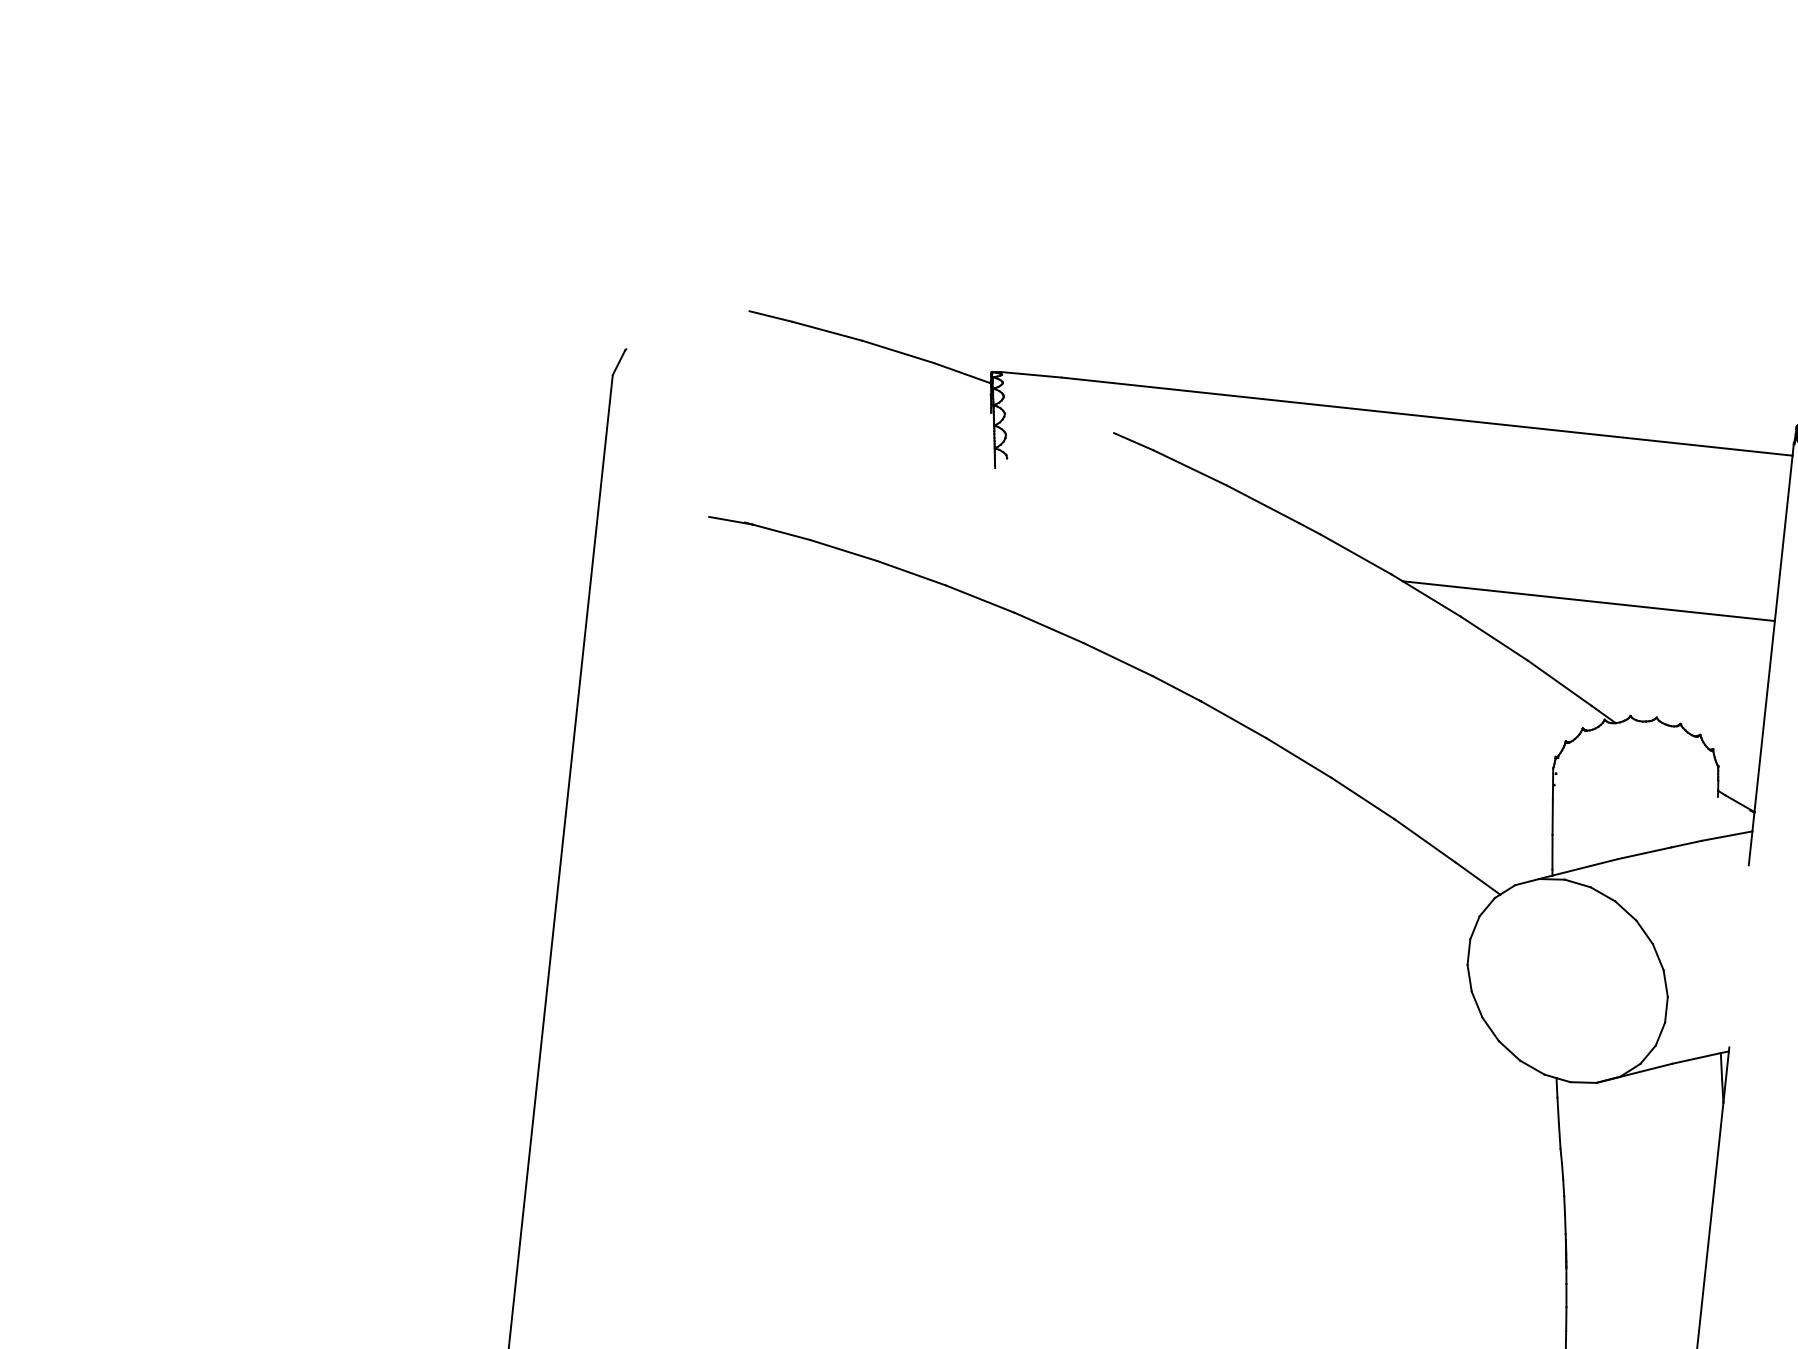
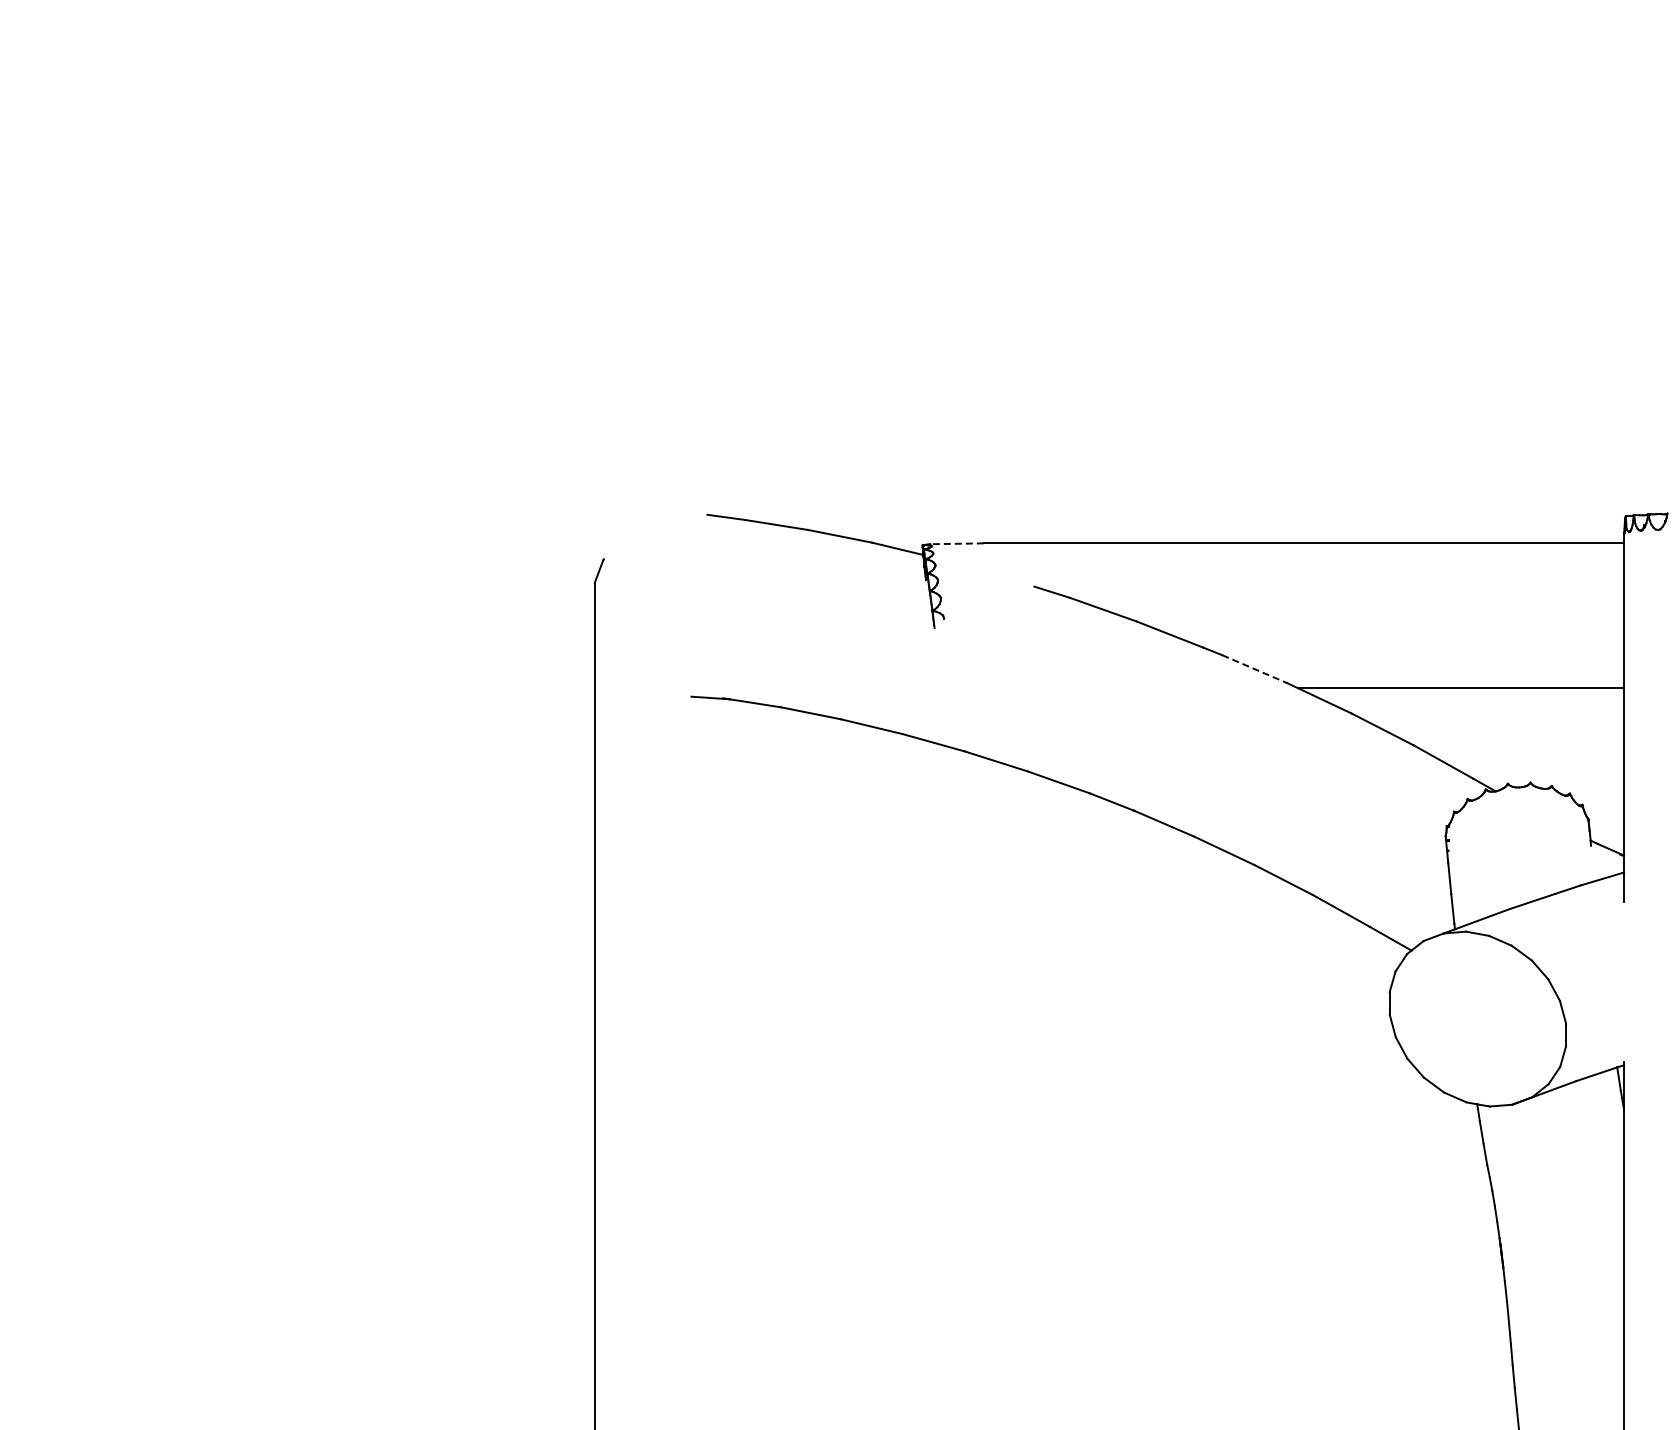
line: (1031, 374) -> (957, 543), solid -> dashed
line: (1356, 554) -> (1255, 669), solid -> dashed

